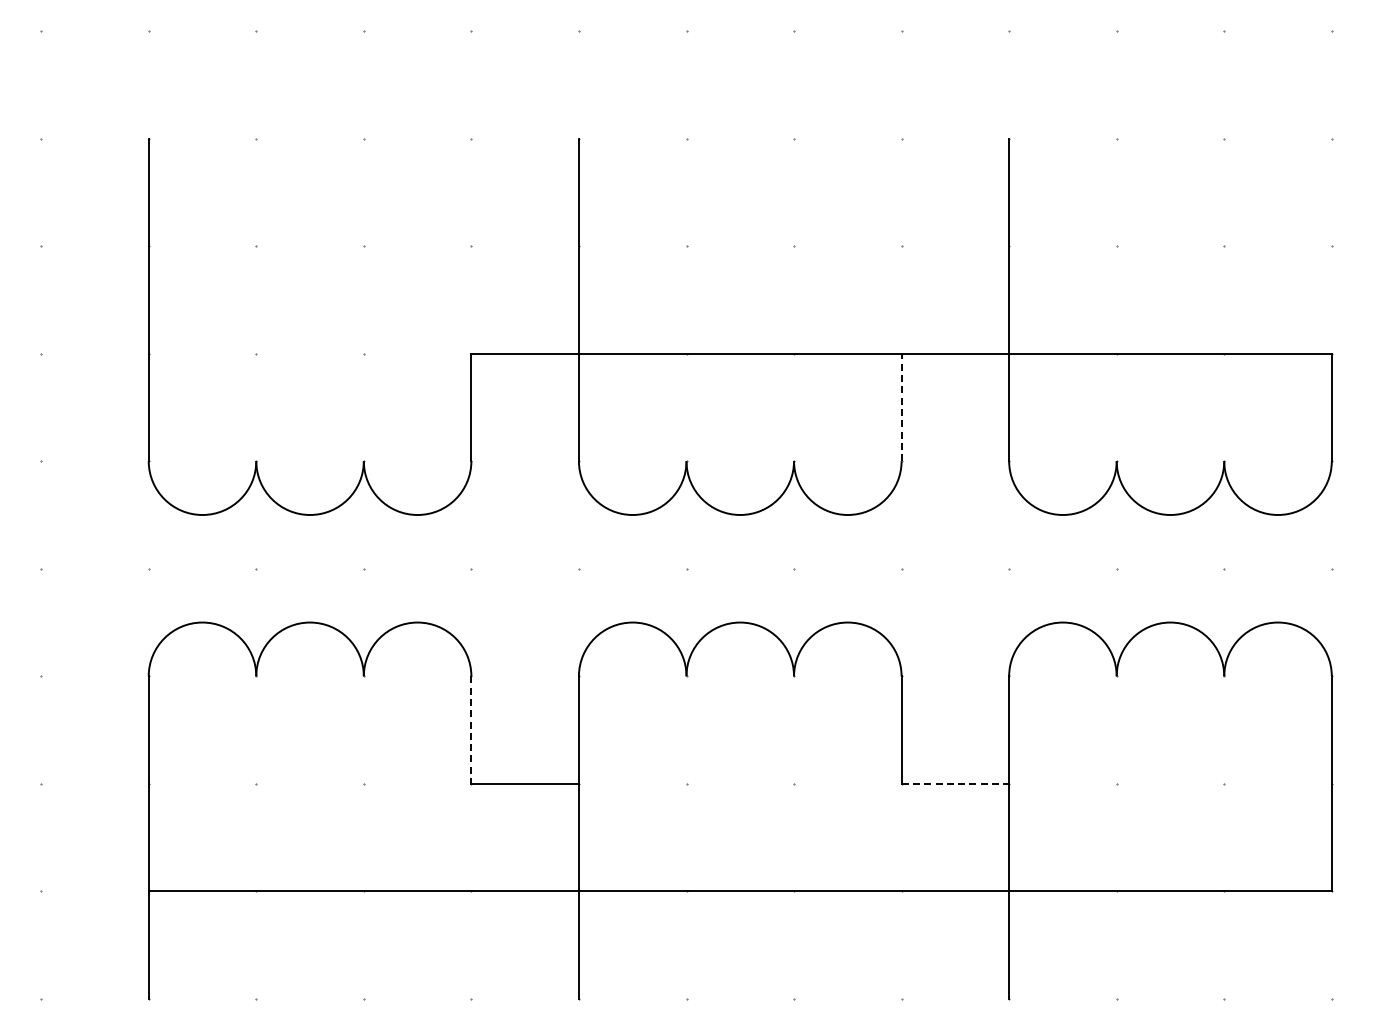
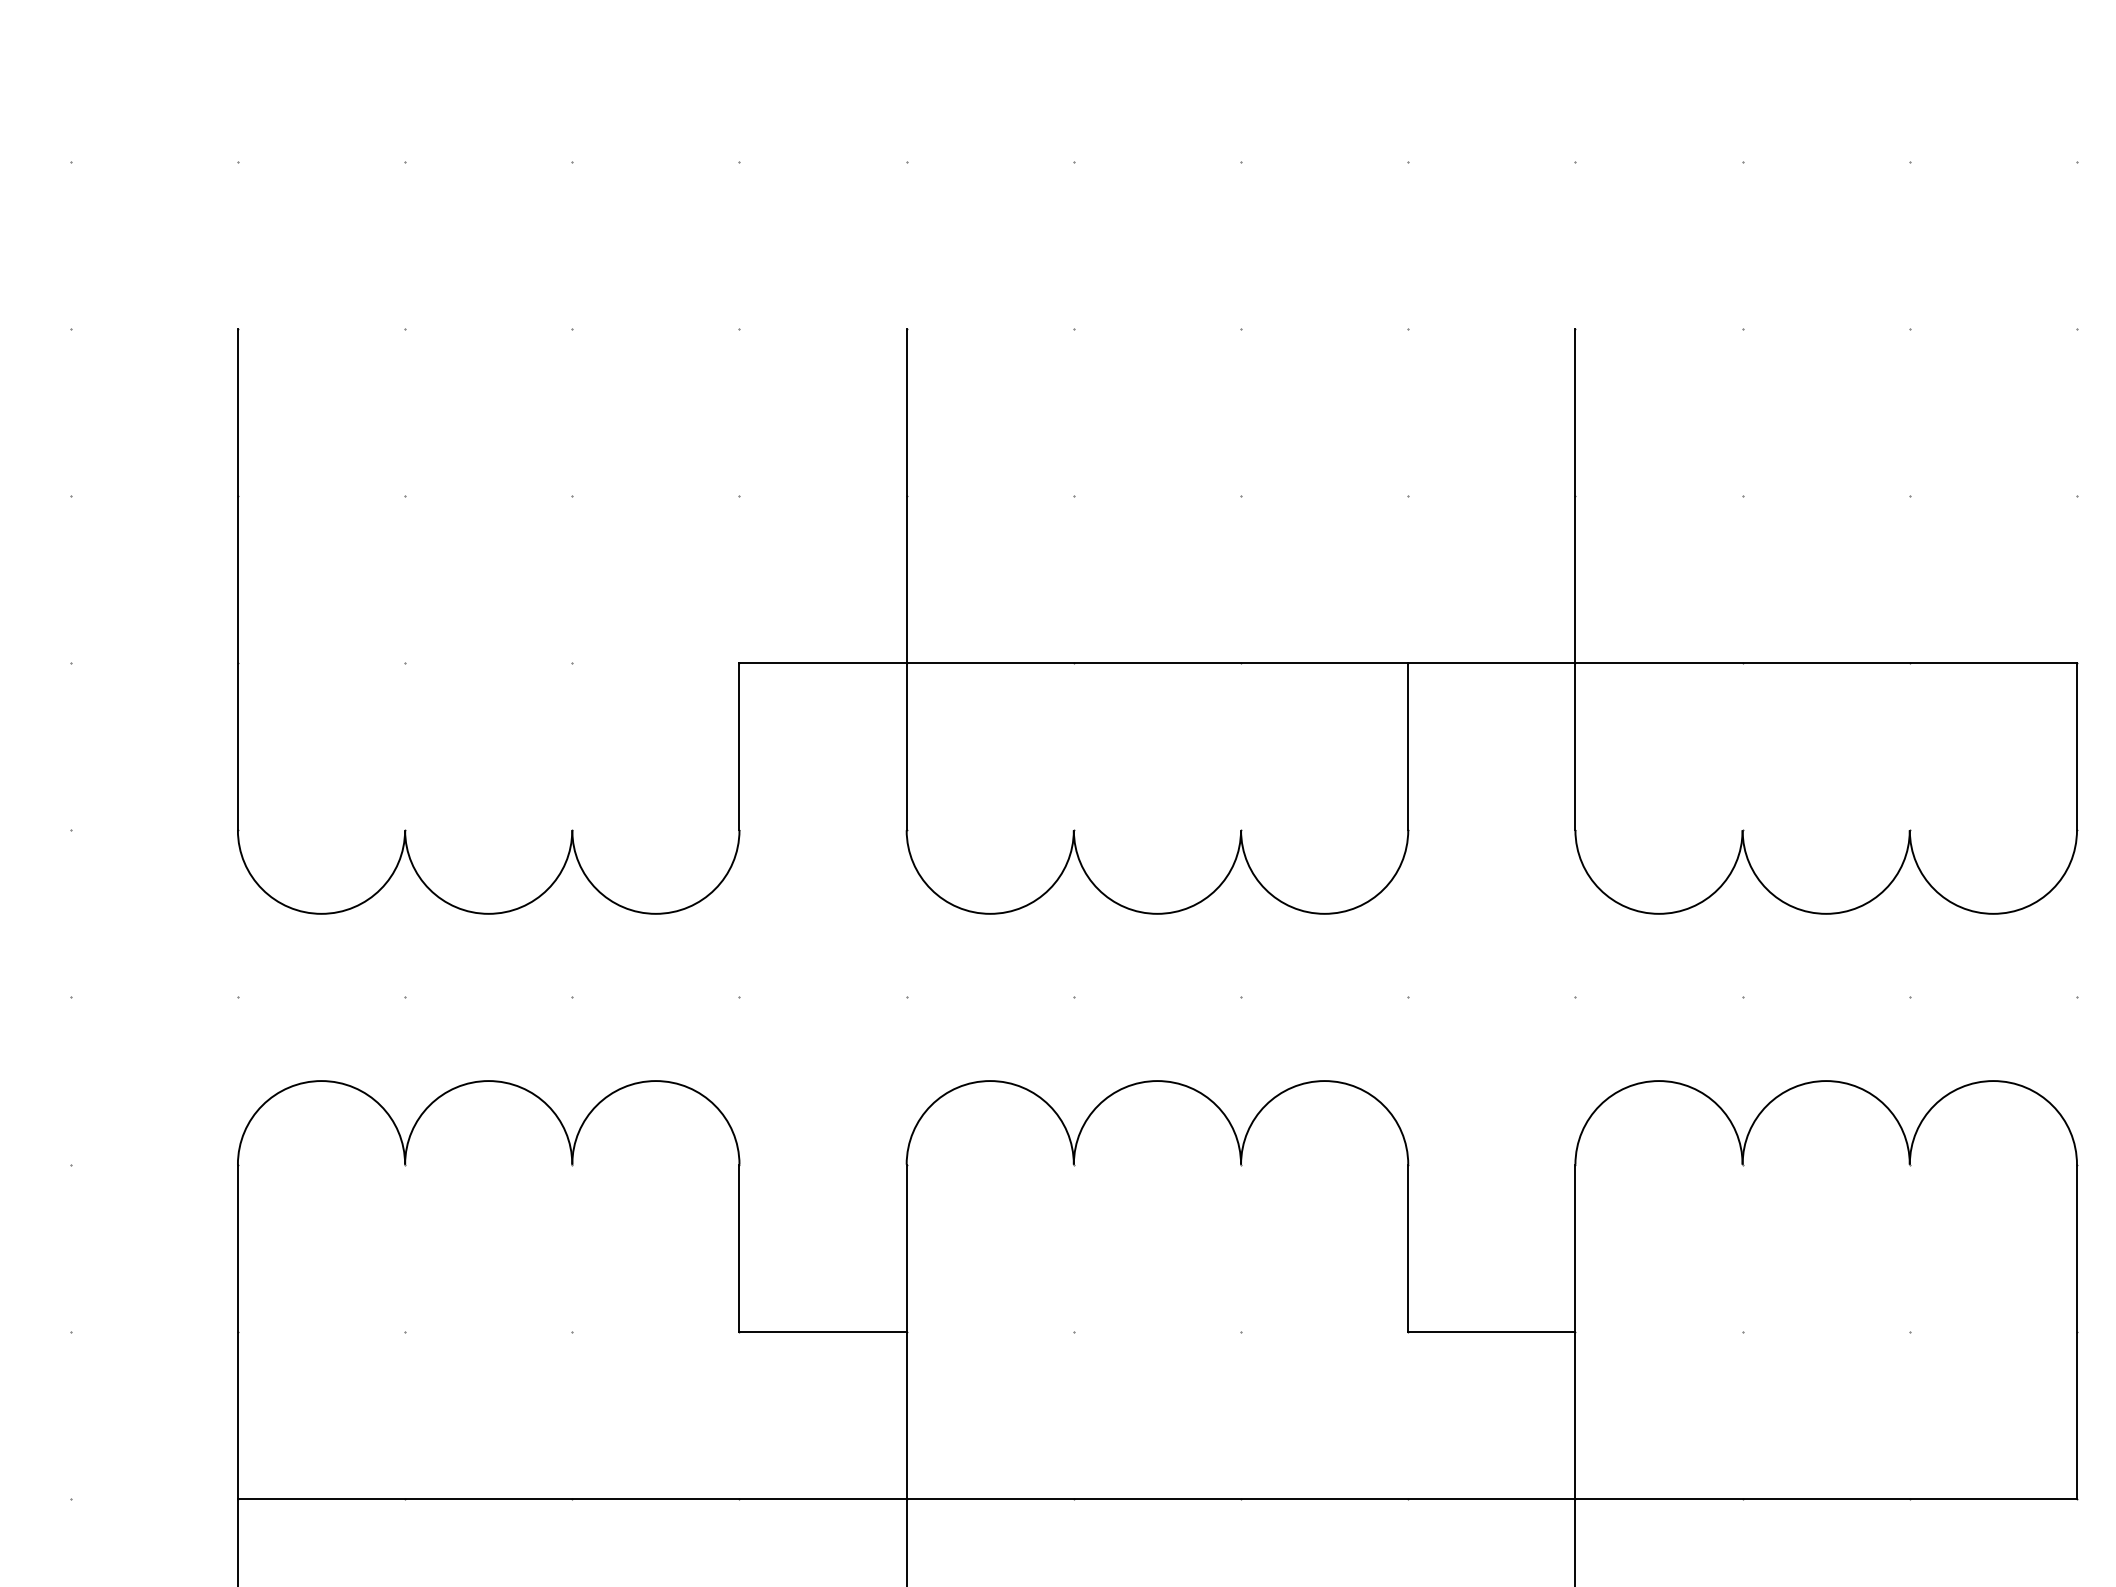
line: (901, 407) -> (1408, 746), dashed -> solid
line: (471, 730) -> (739, 1248), dashed -> solid
line: (955, 783) -> (1492, 1331), dashed -> solid

